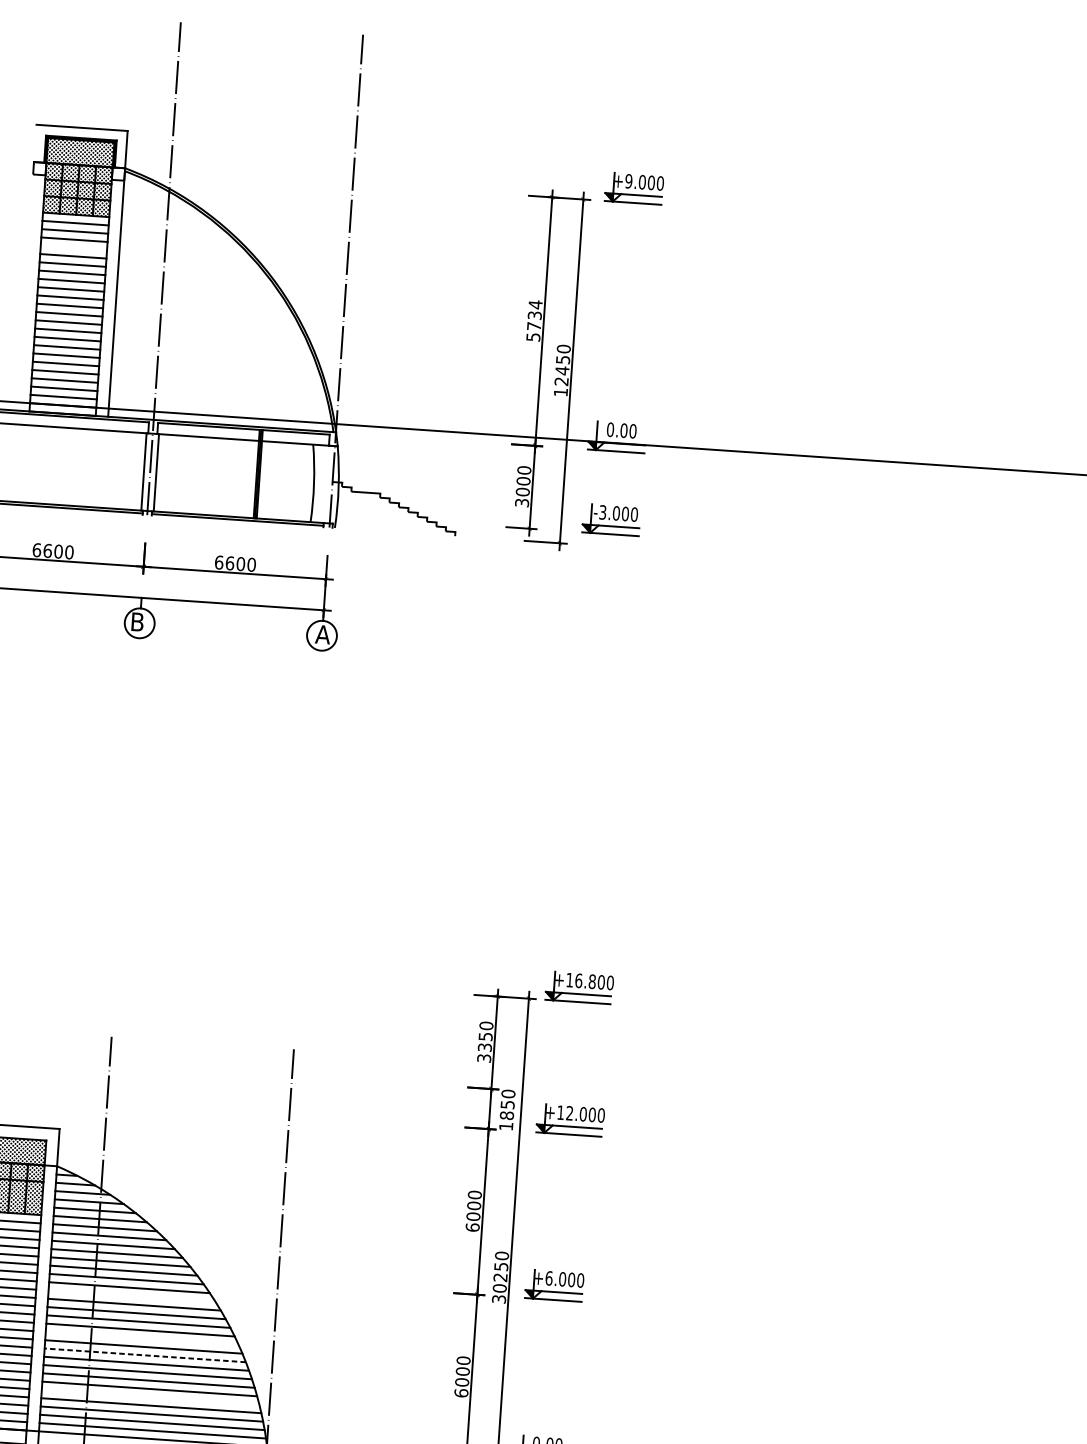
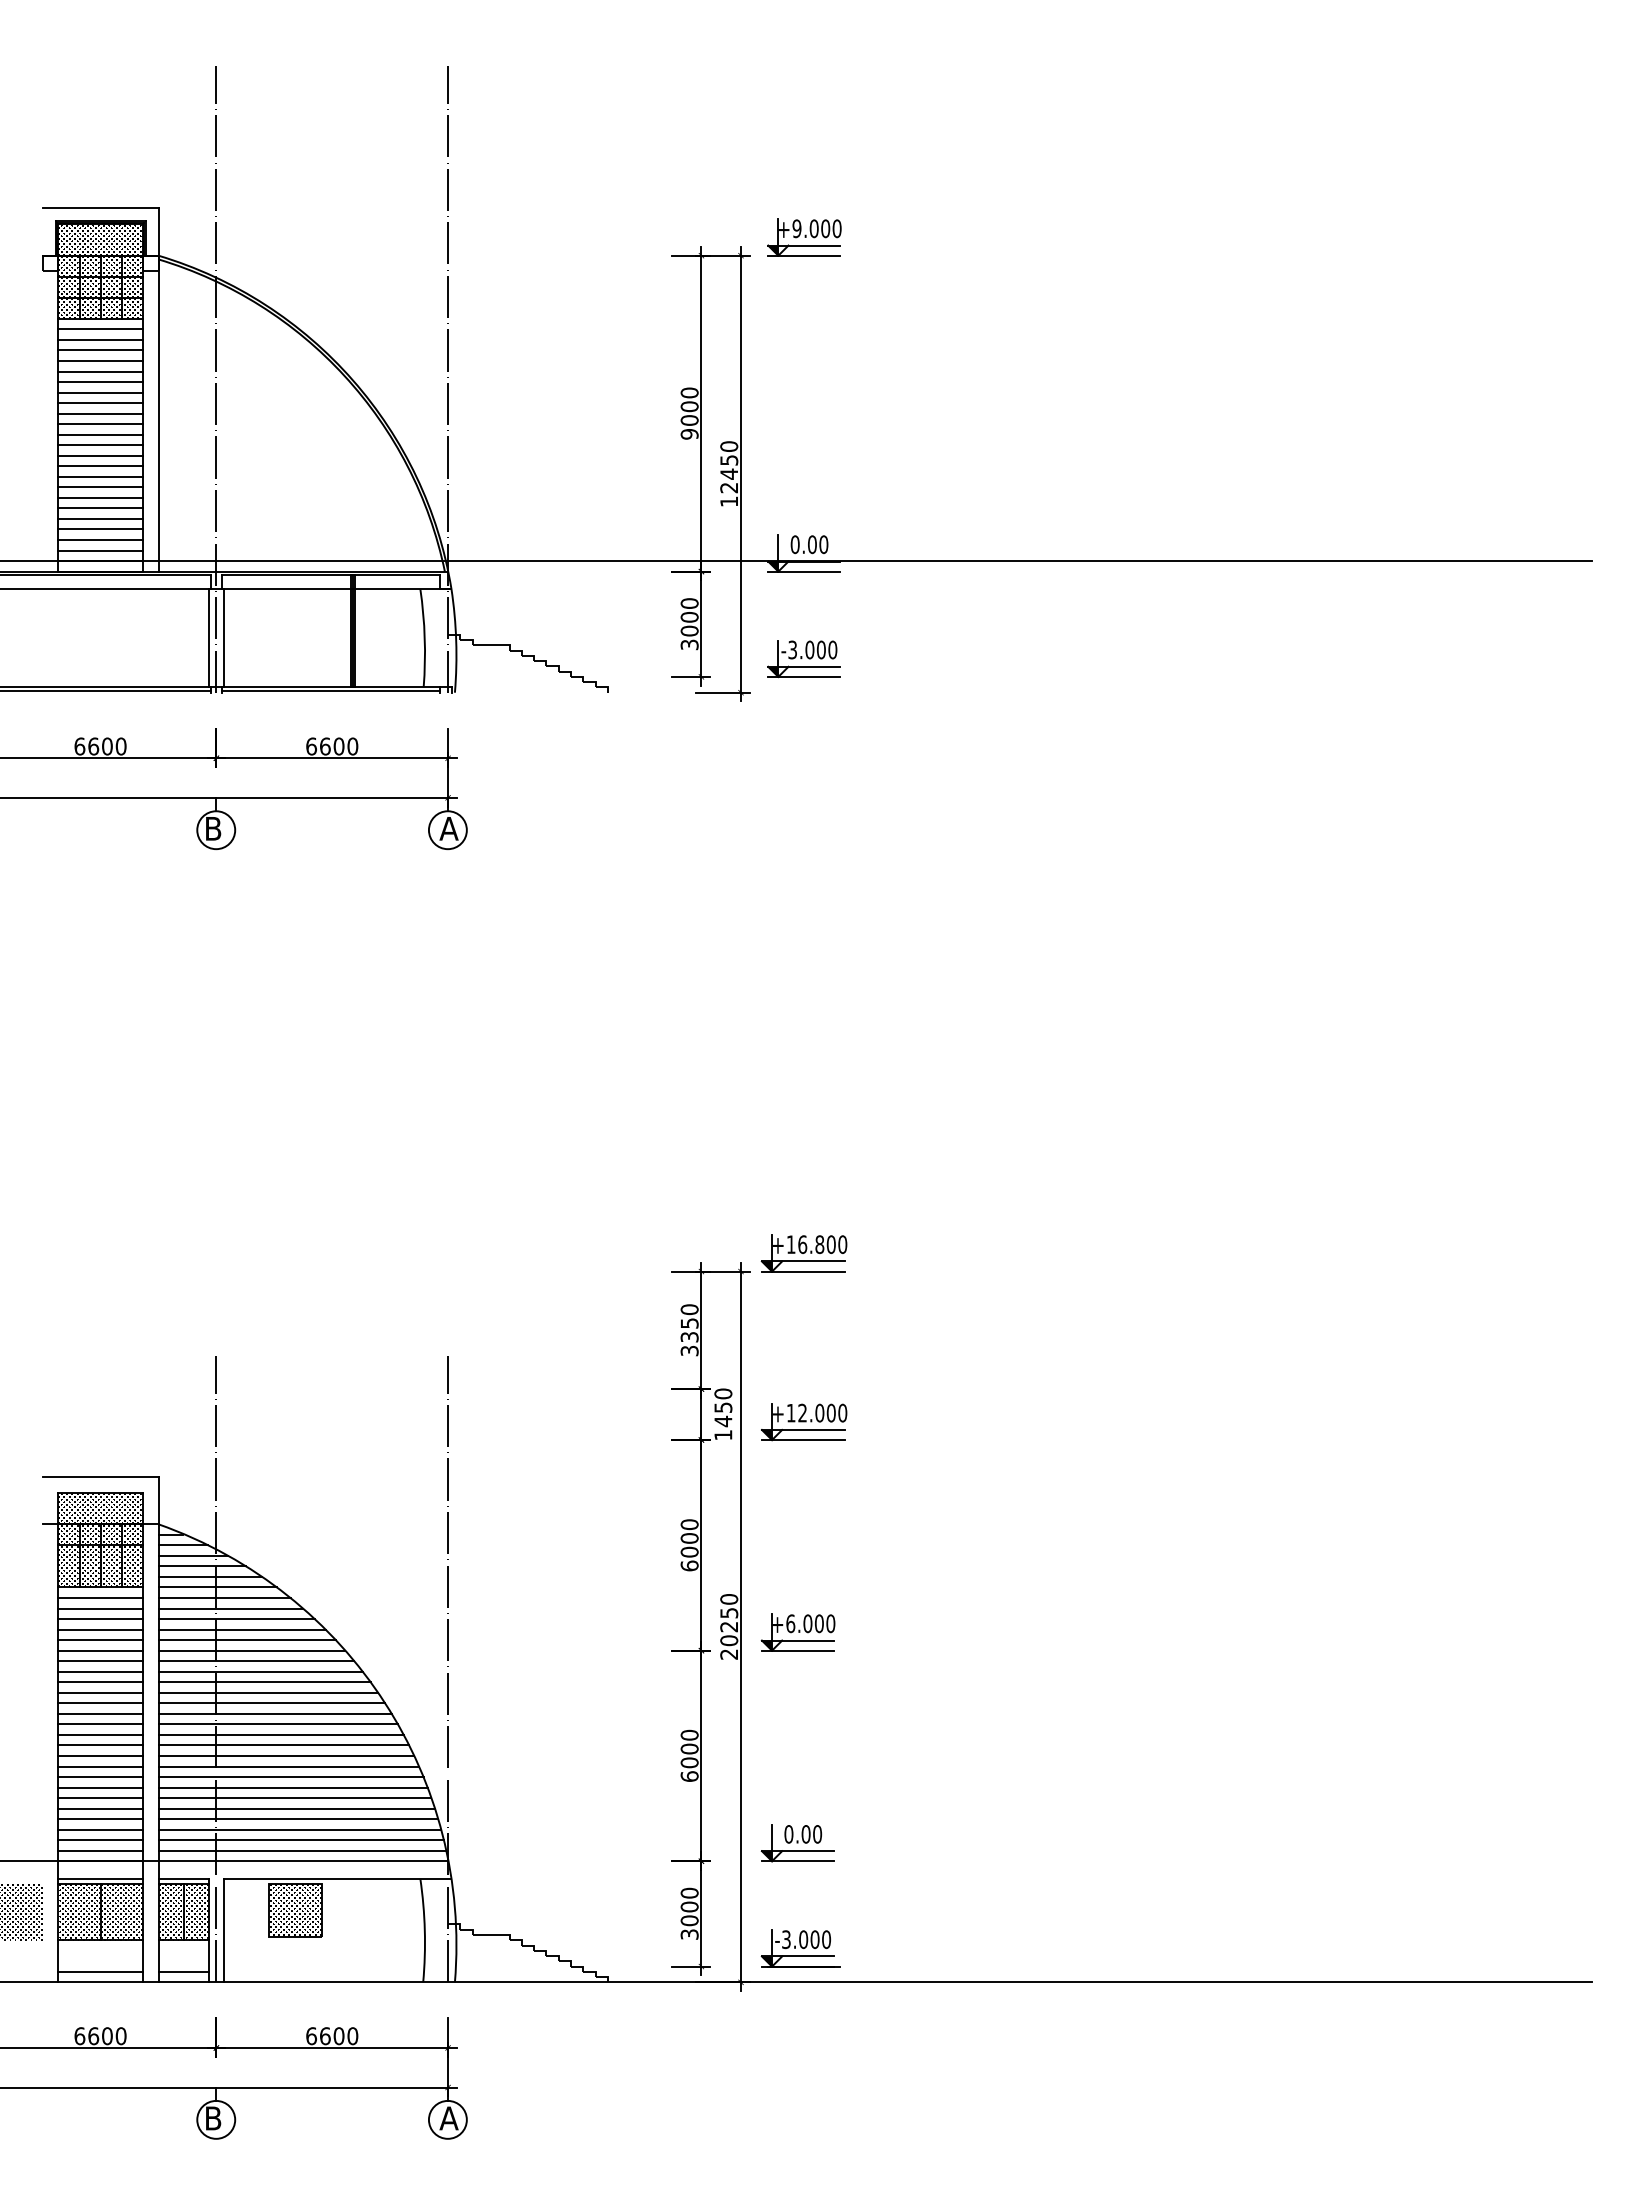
line: (73, 248) -> (100, 361), added
text: (534, 320) -> (689, 413), 5734 -> 9000
text: (507, 1115) -> (723, 1421), 1850 -> 1450
line: (131, 1296) -> (264, 1682), added
text: (499, 1299) -> (729, 1654), 30250 -> 20250
line: (141, 1338) -> (280, 1734), added
line: (145, 1355) -> (286, 1755), dashed -> solid
line: (150, 1397) -> (296, 1808), added

